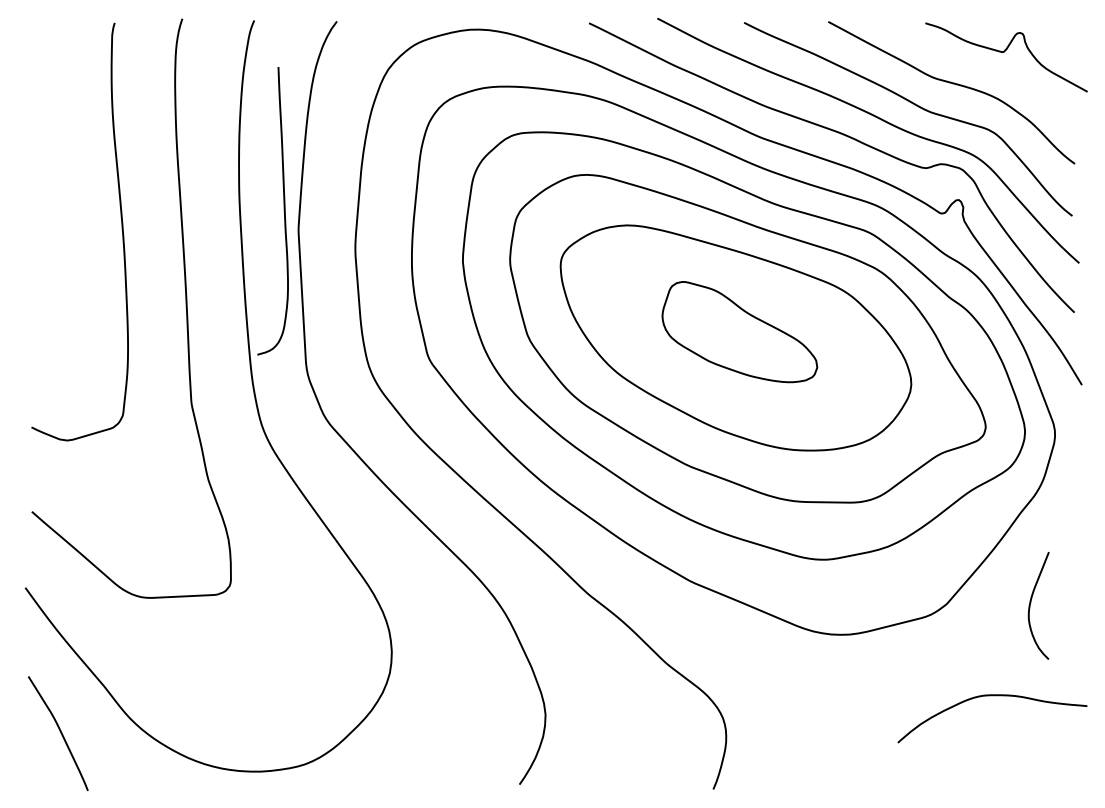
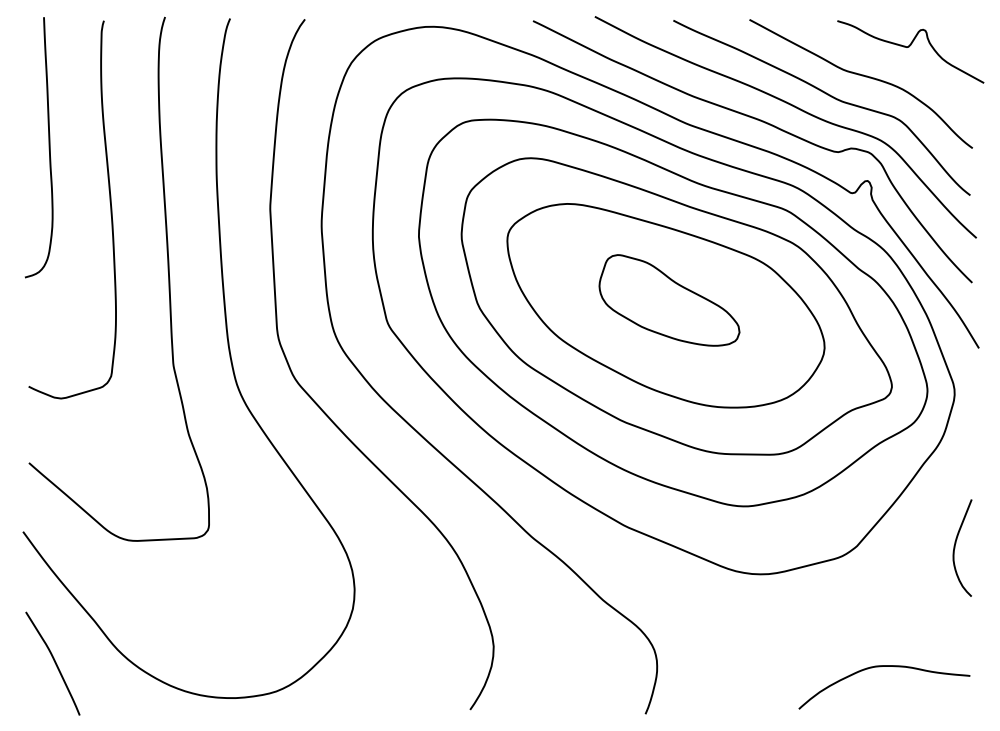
curve: (283, 211) -> (48, 147), moved
curve: (1031, 602) -> (955, 545), moved
curve: (992, 696) -> (884, 667), moved

